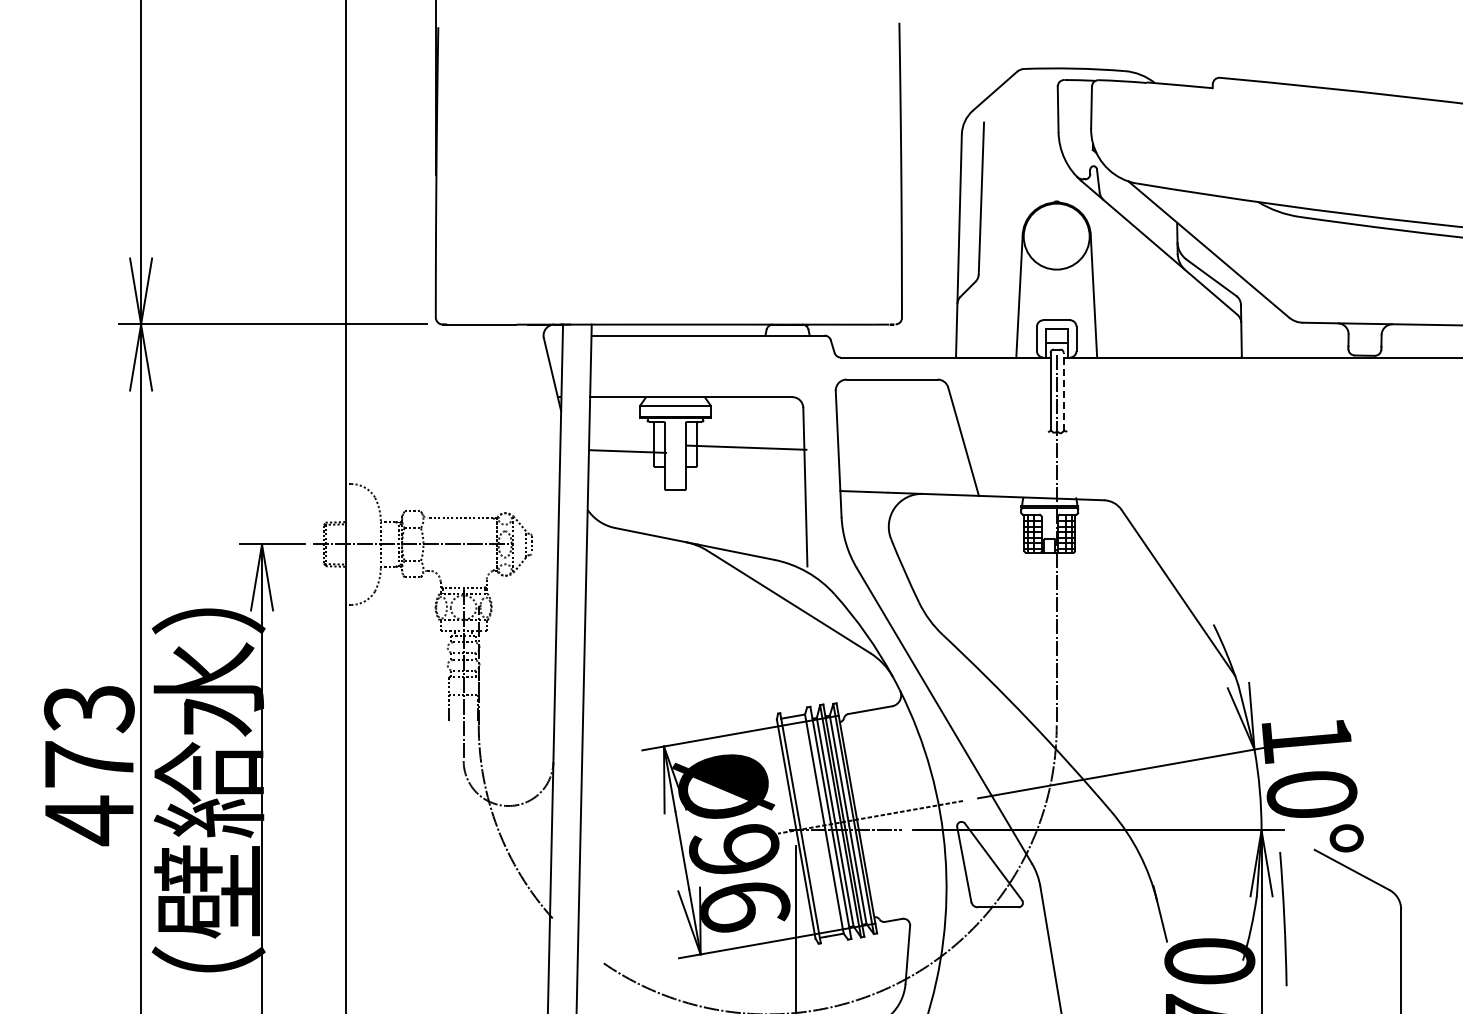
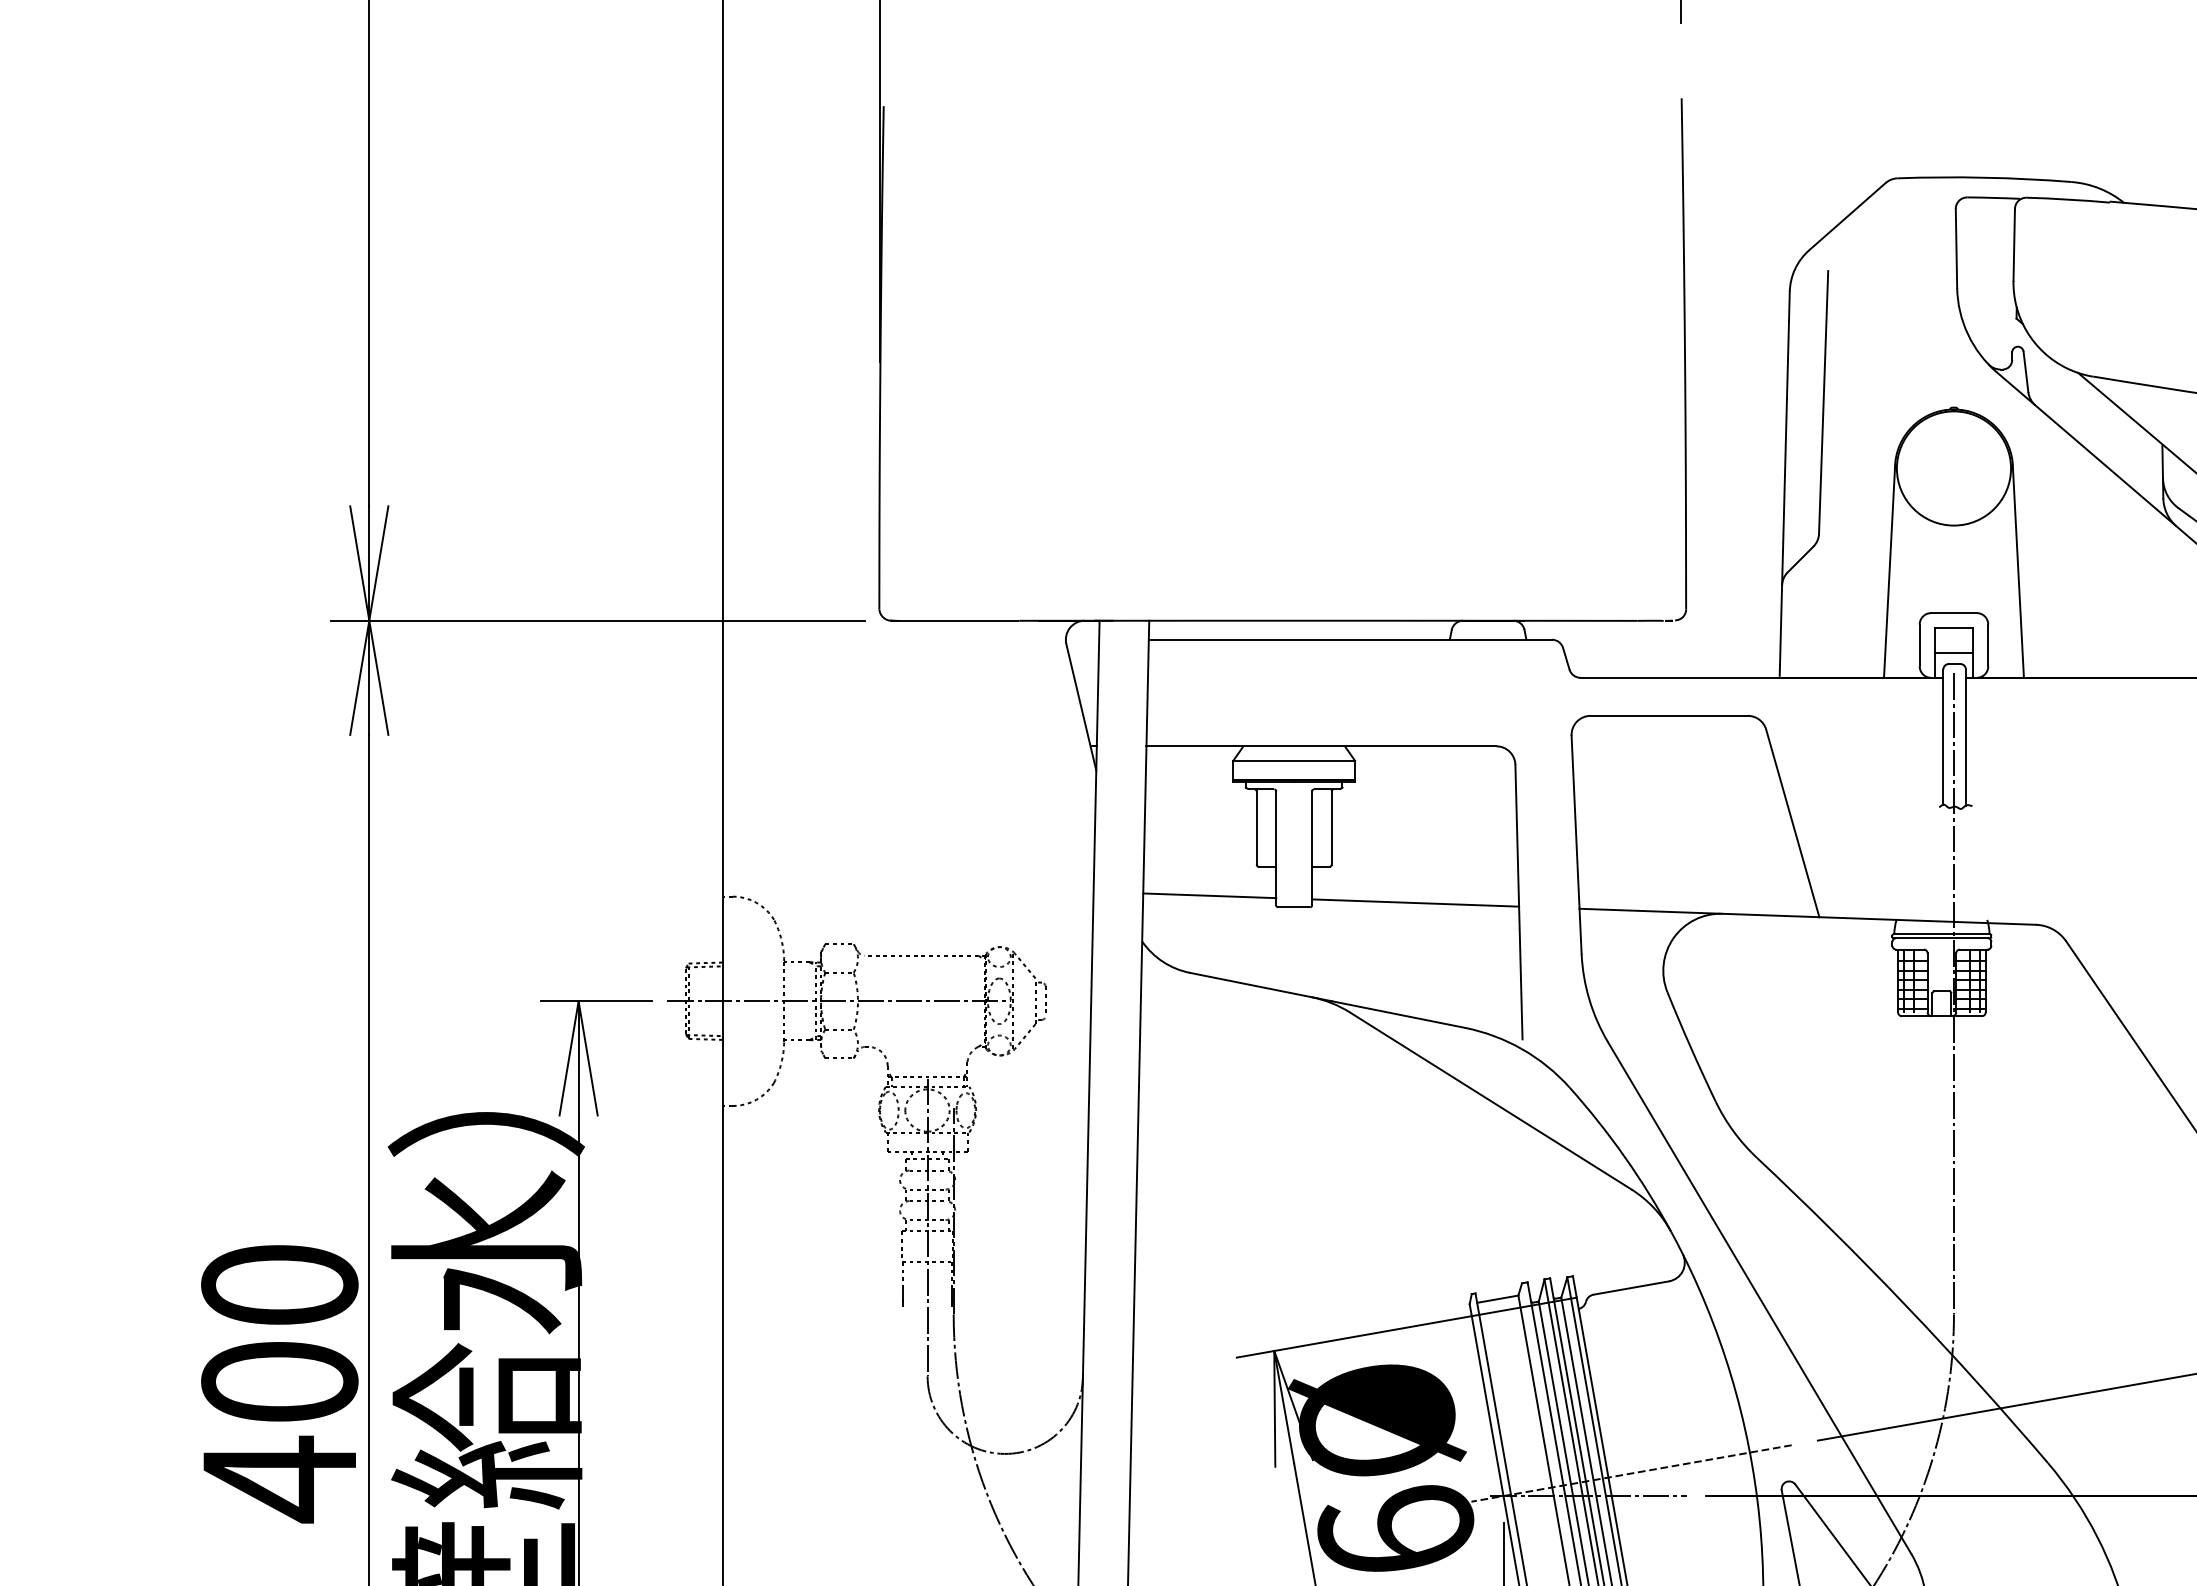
line: (1063, 391) -> (1965, 736), dashed -> solid
line: (746, 447) -> (1415, 902), moved
line: (627, 451) -> (1209, 895), moved
text: (88, 736) -> (278, 1333), 473 -> 400

